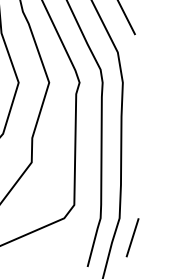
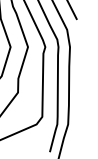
line: (132, 237) -> (75, 135), removed

